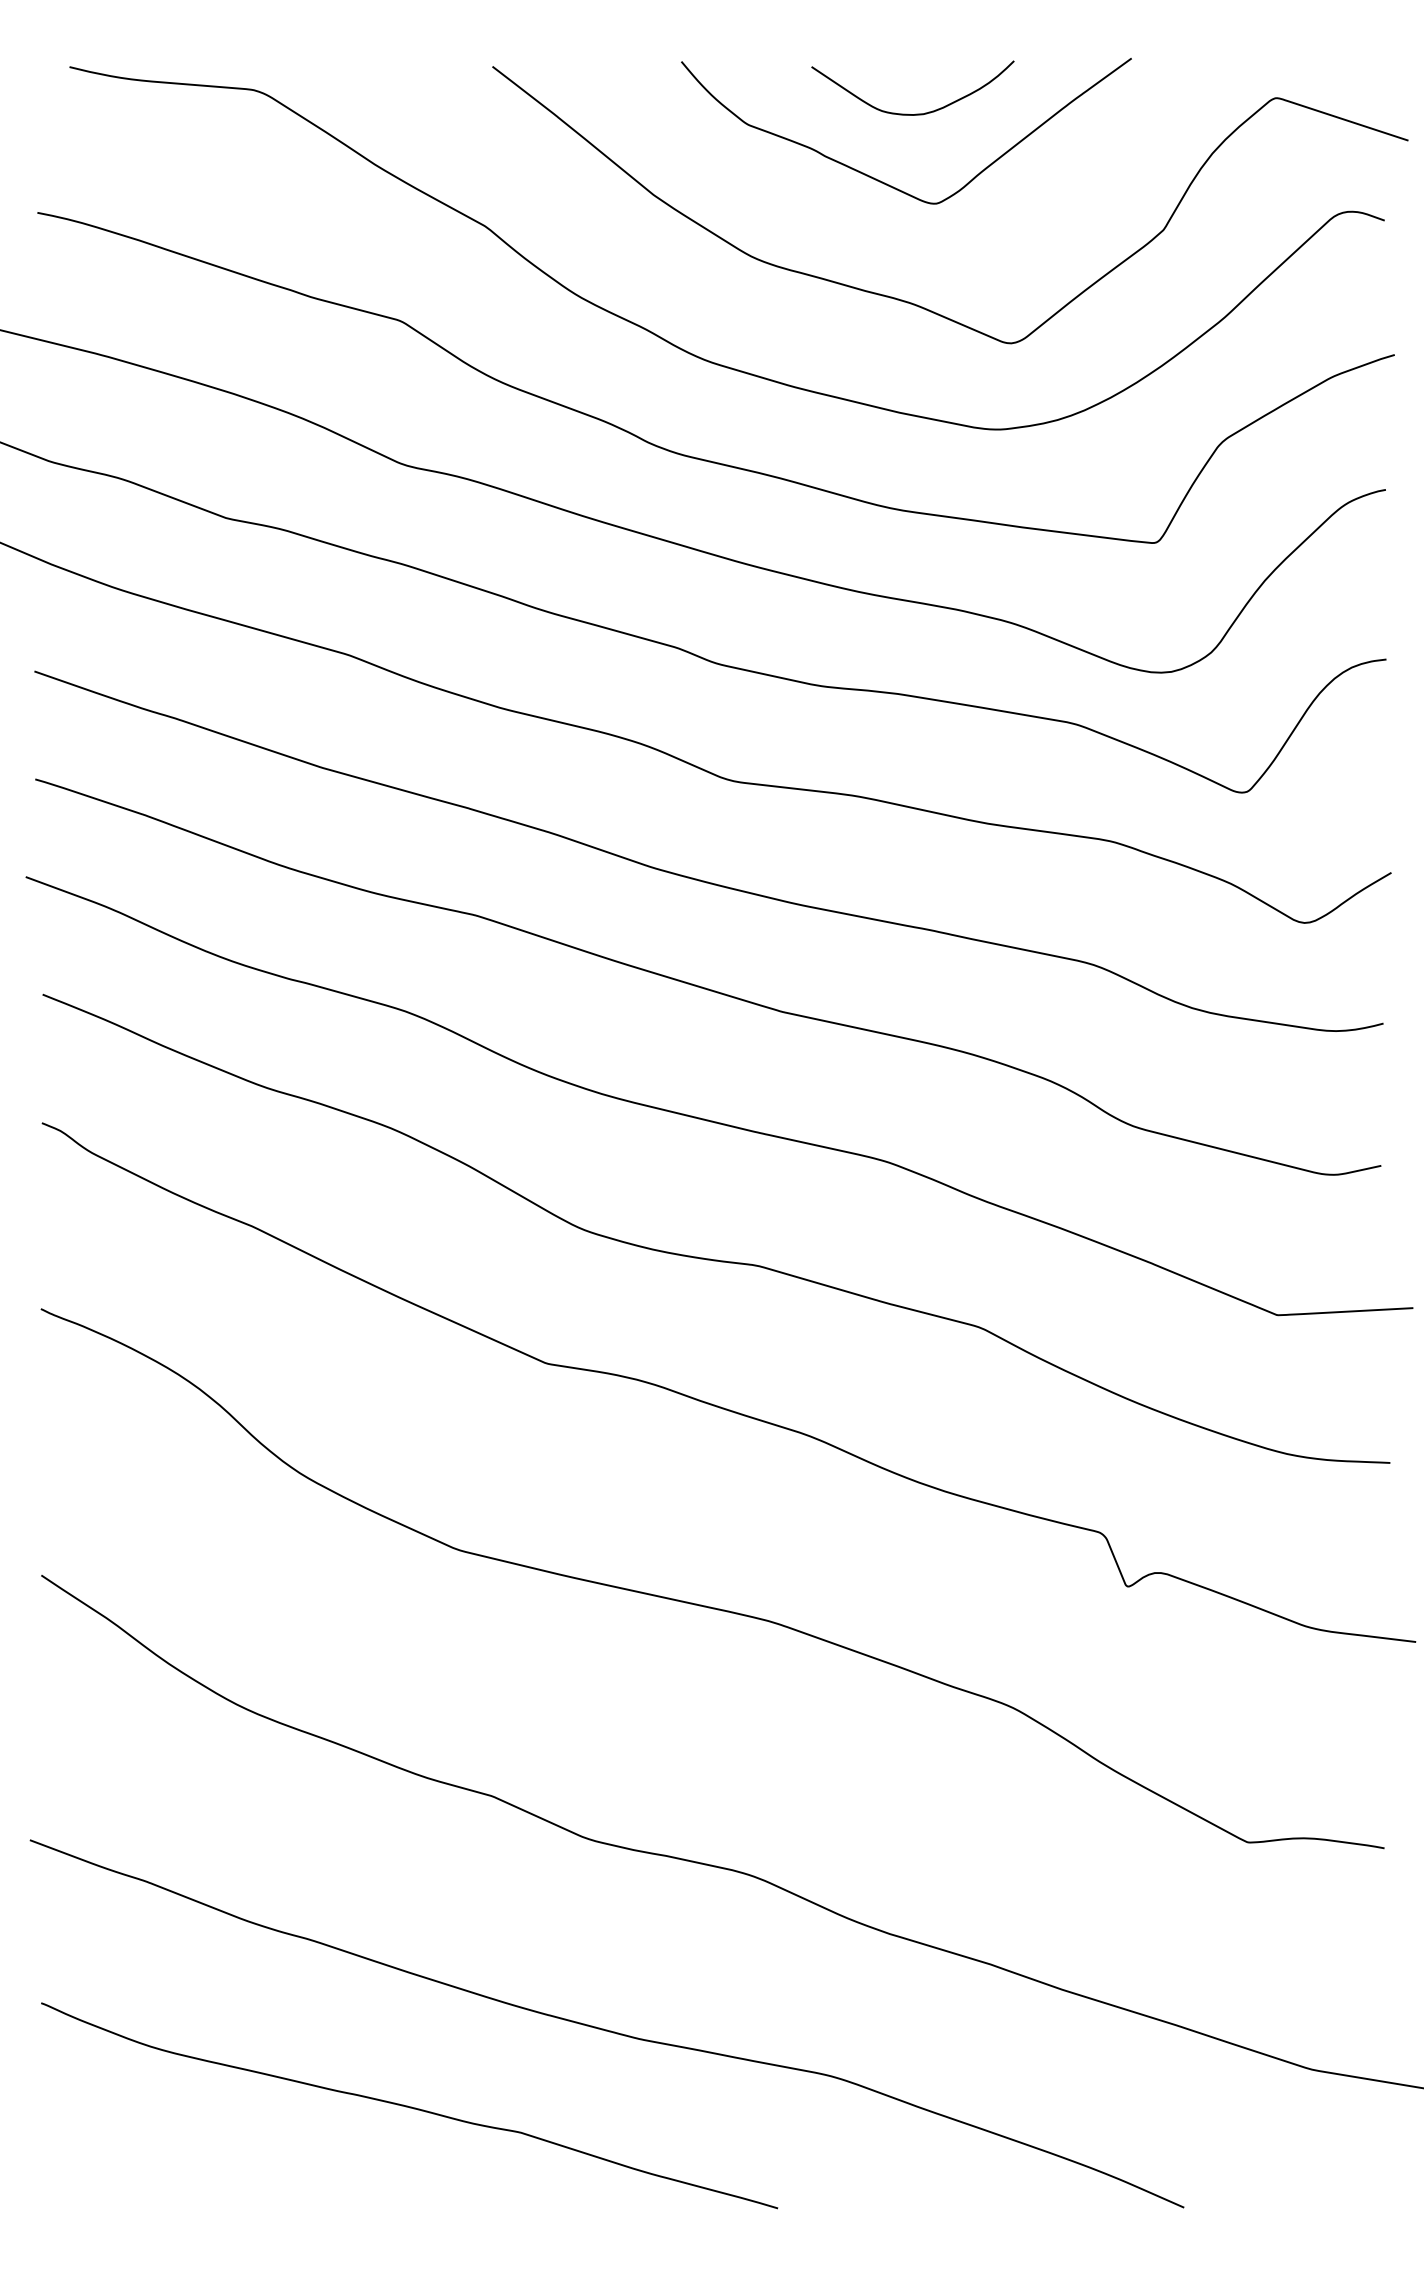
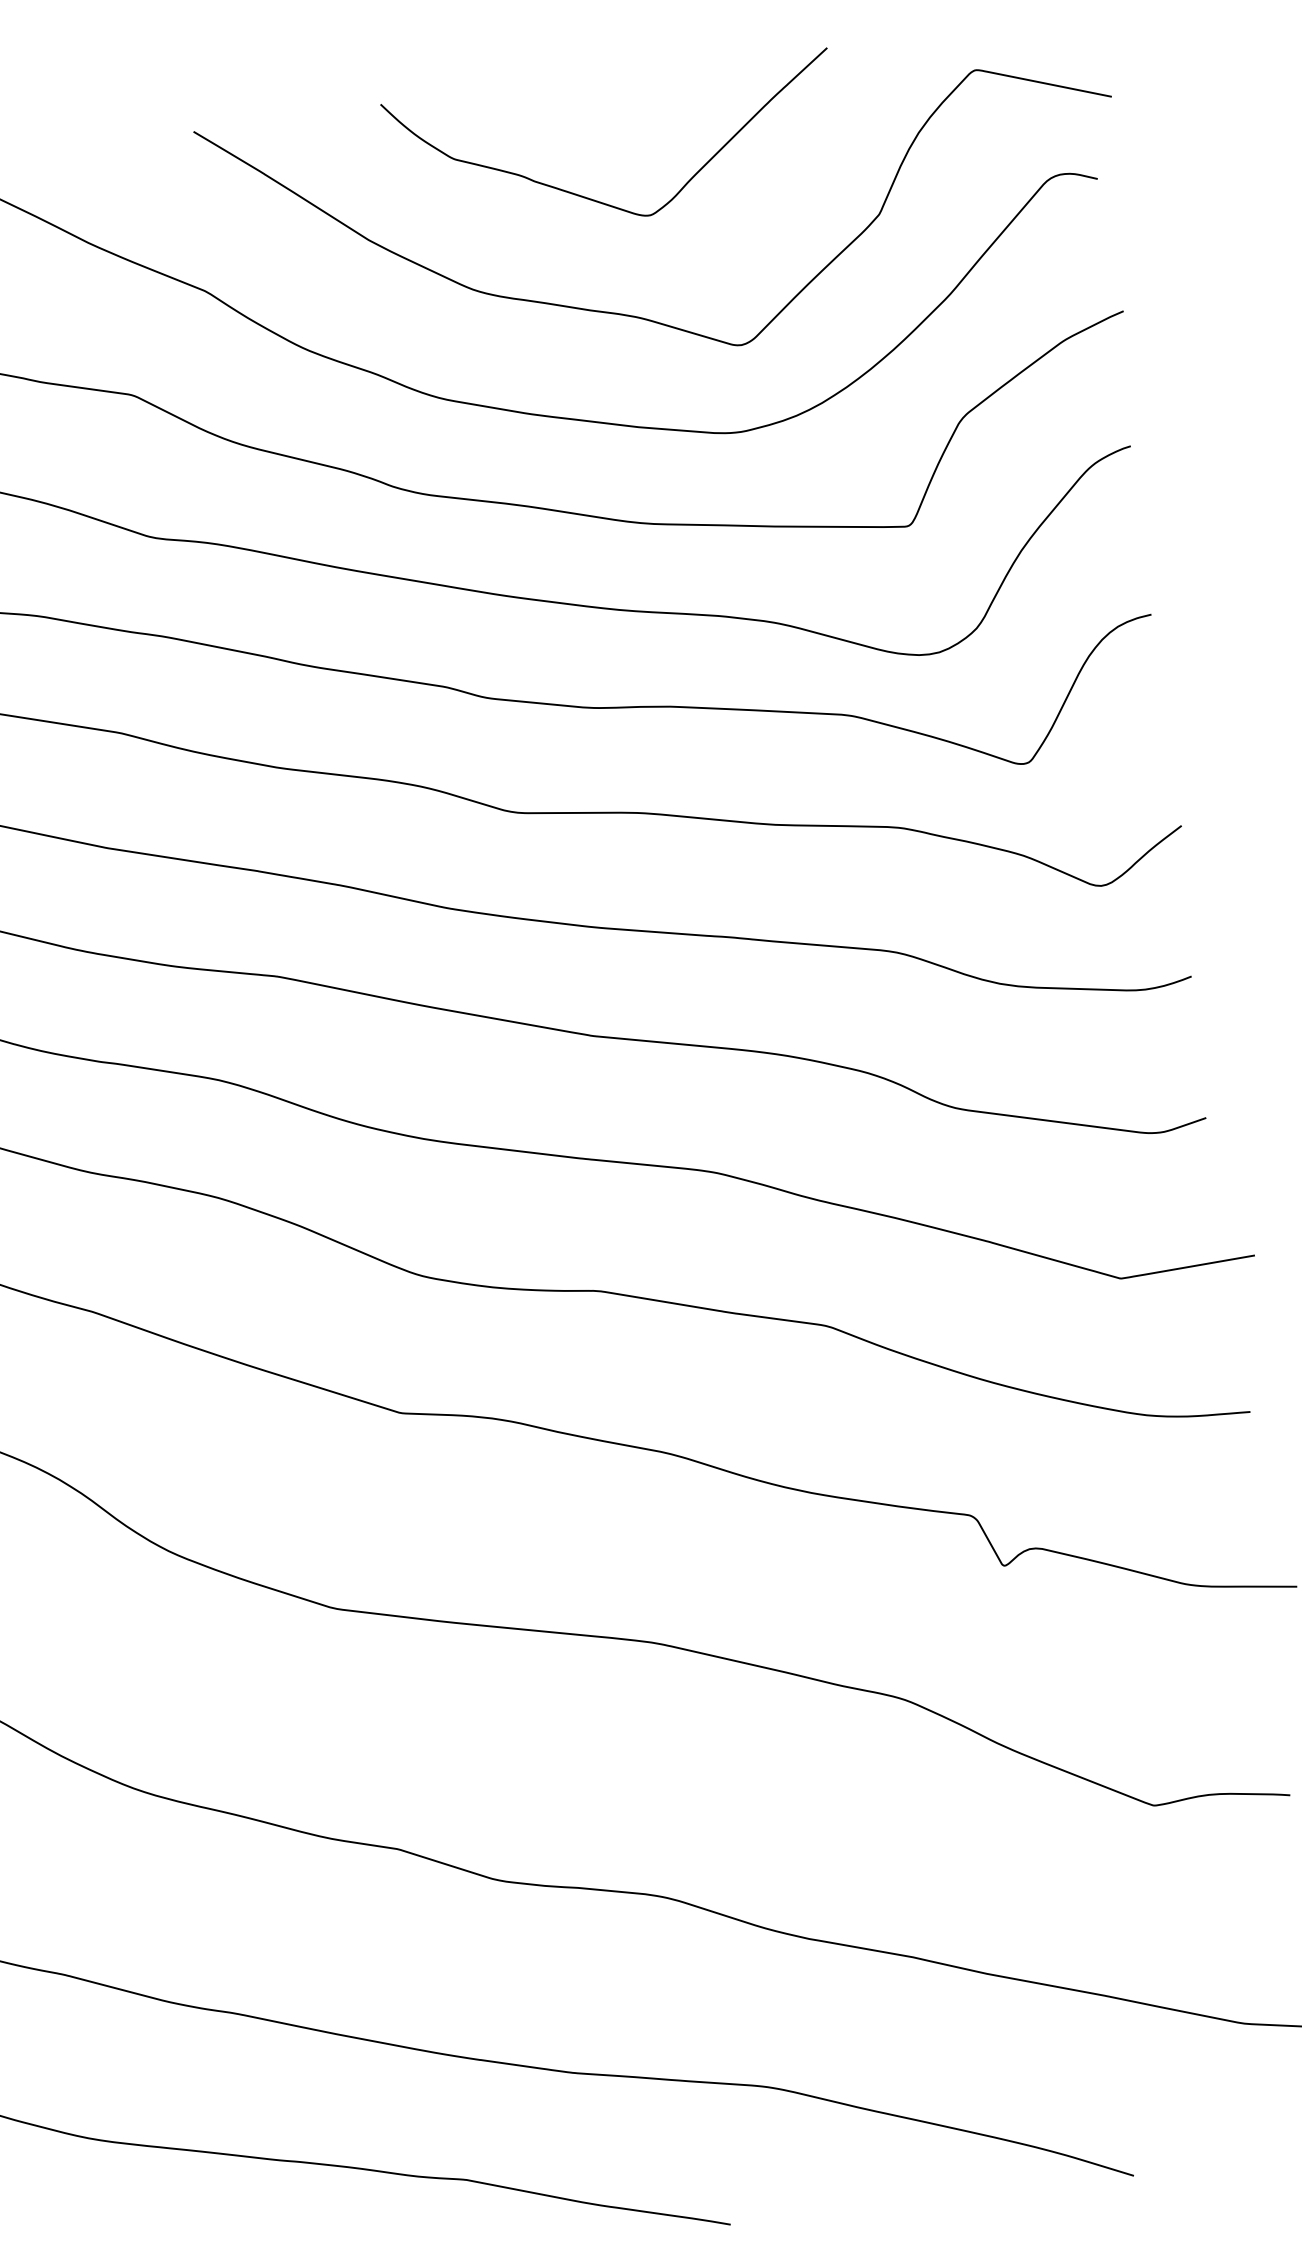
curve: (915, 113) -> (619, 128), removed

